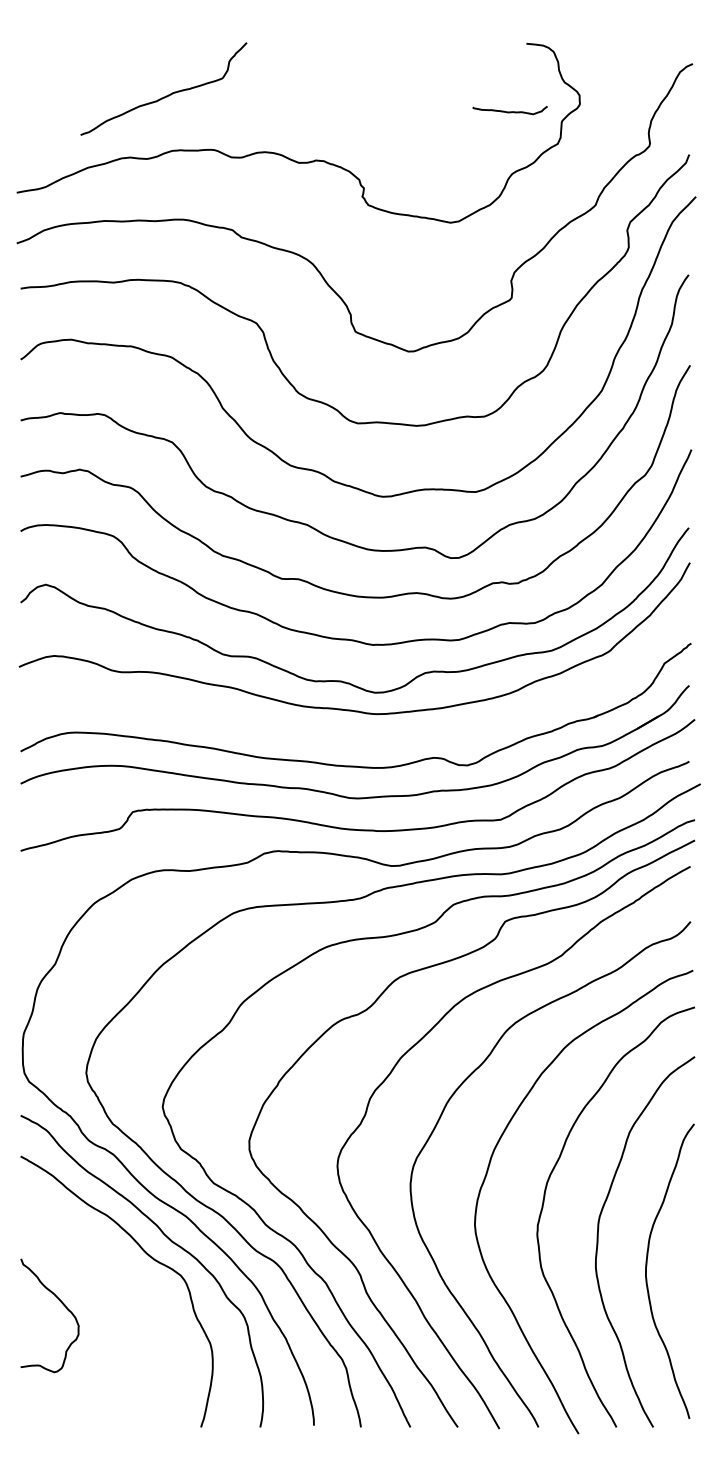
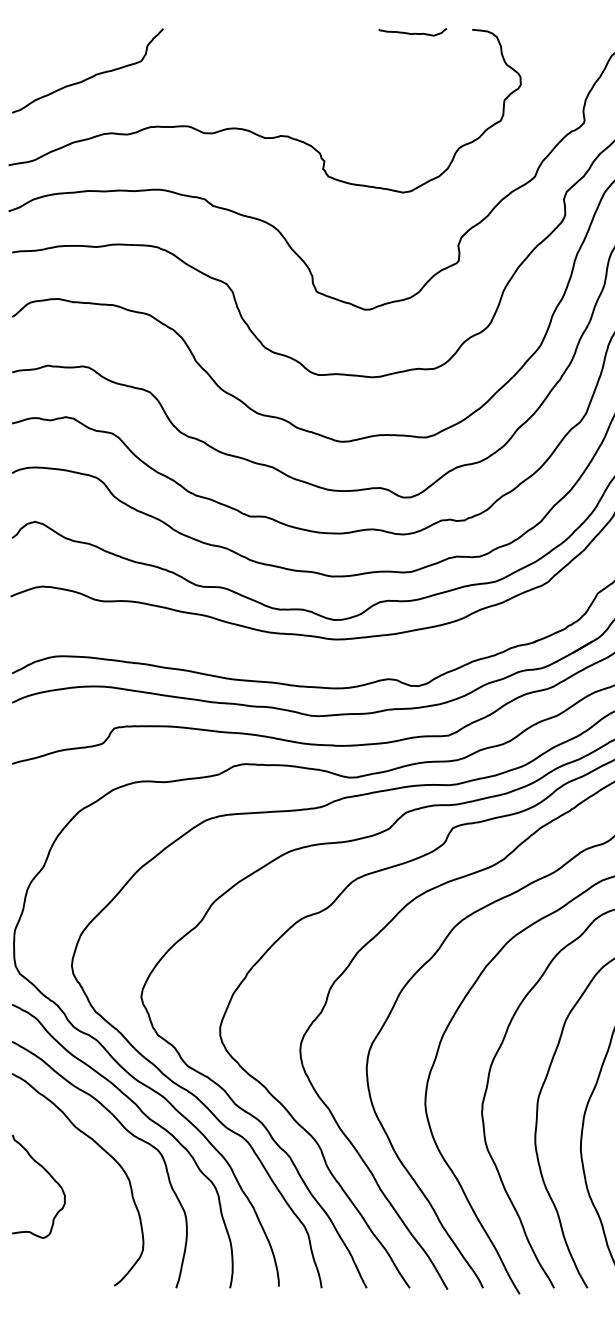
curve: (166, 95) -> (90, 76), moved
curve: (509, 111) -> (412, 33), moved
curve: (122, 1277) -> (104, 1151), added

